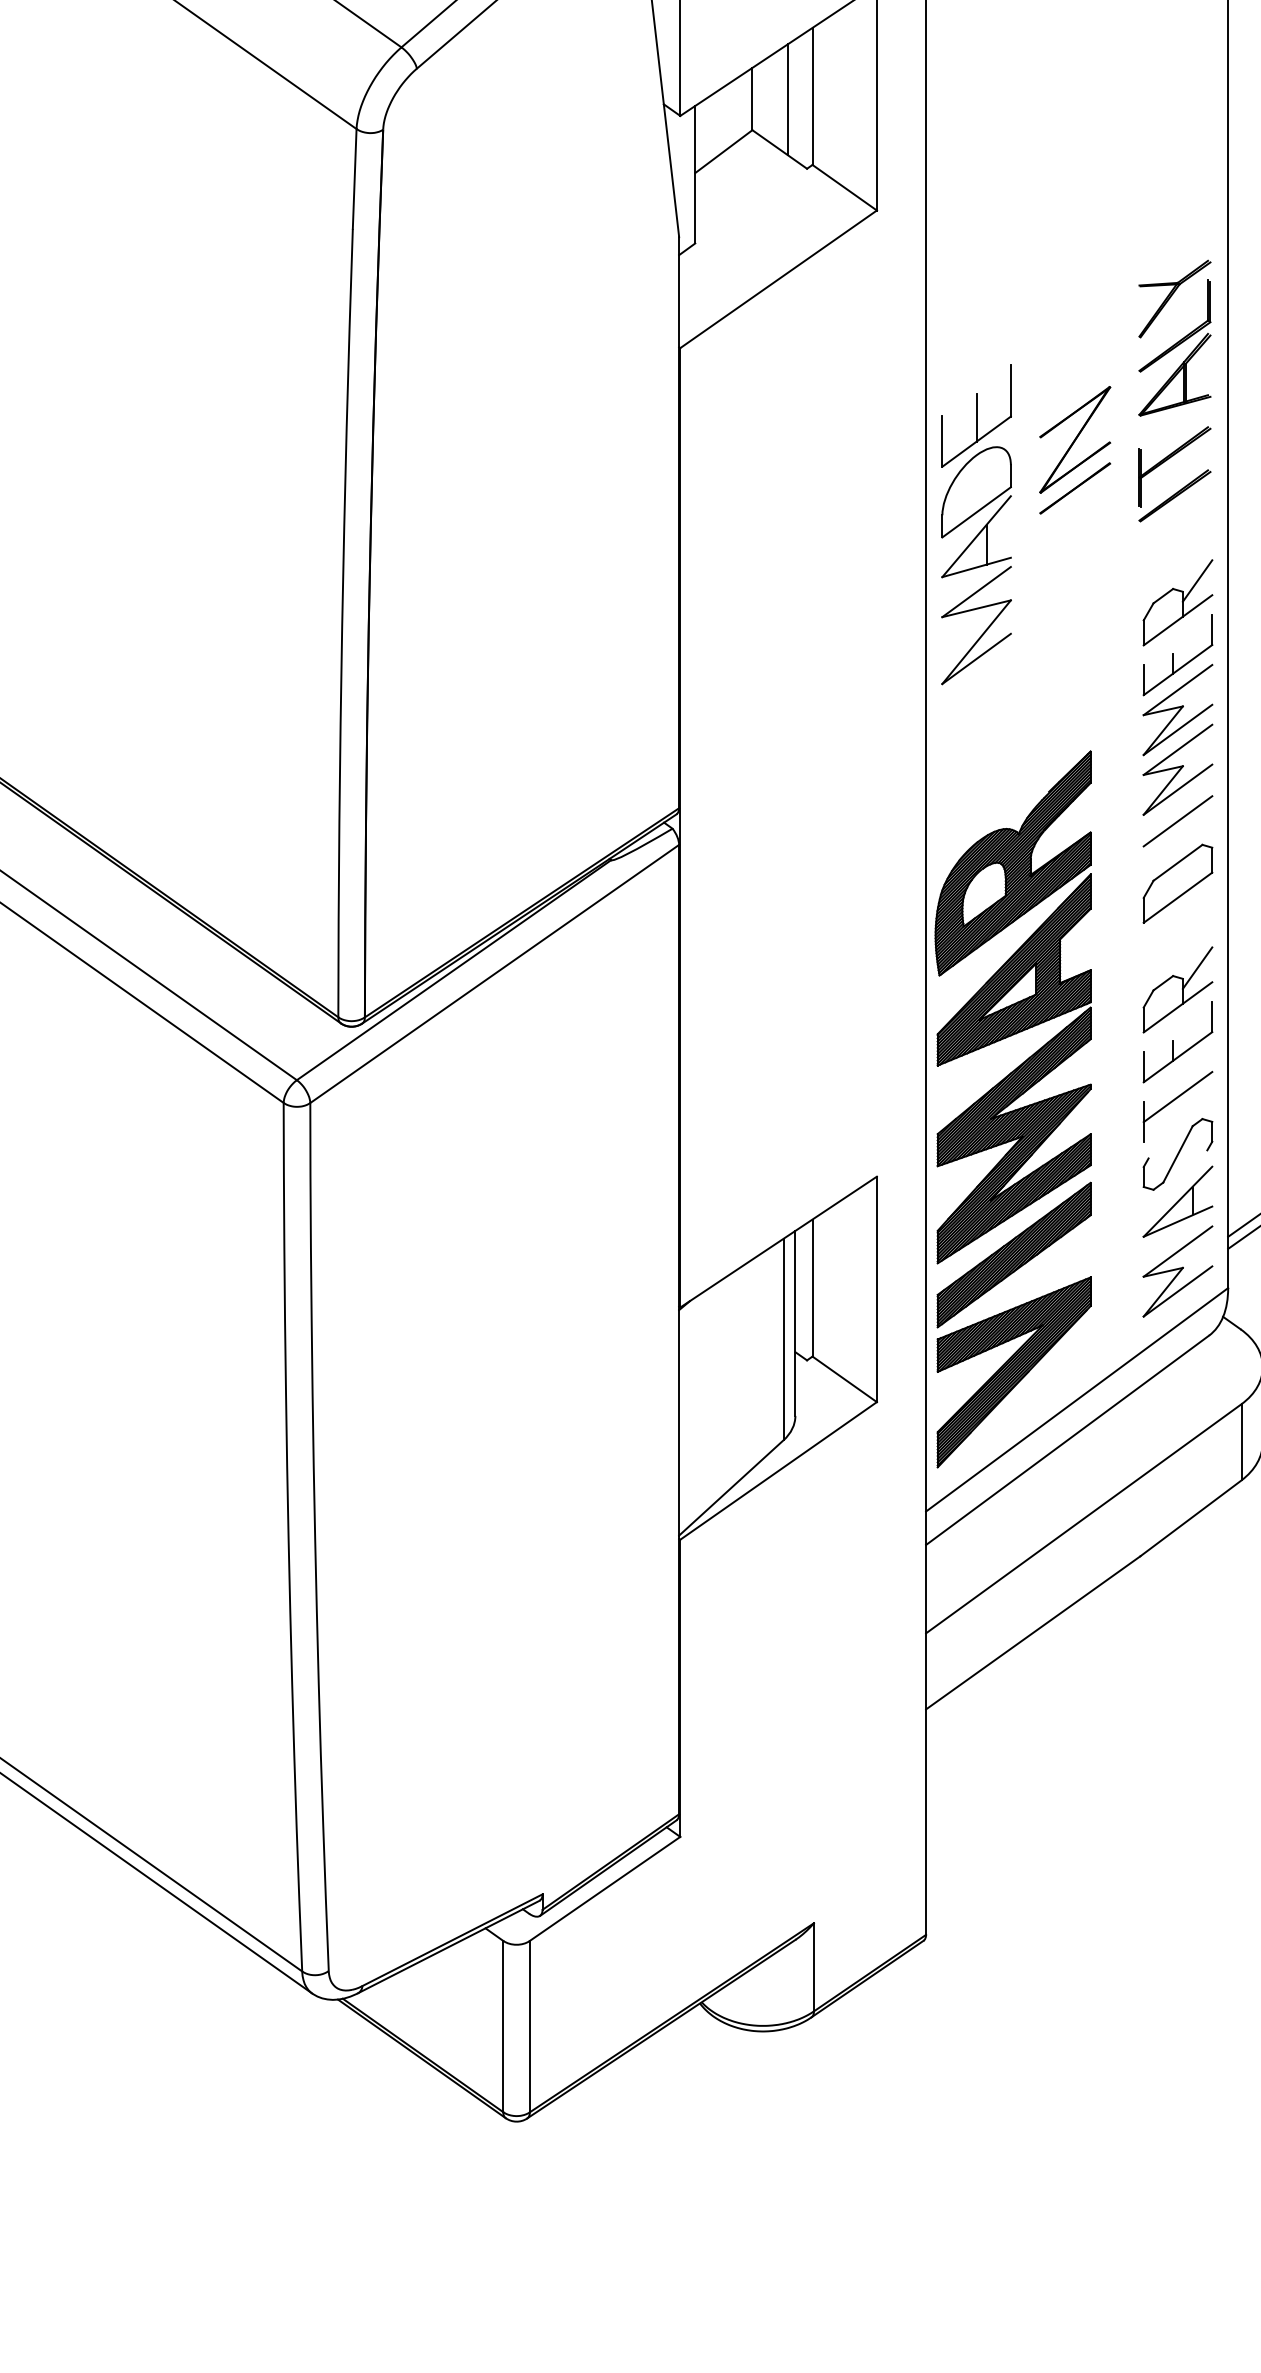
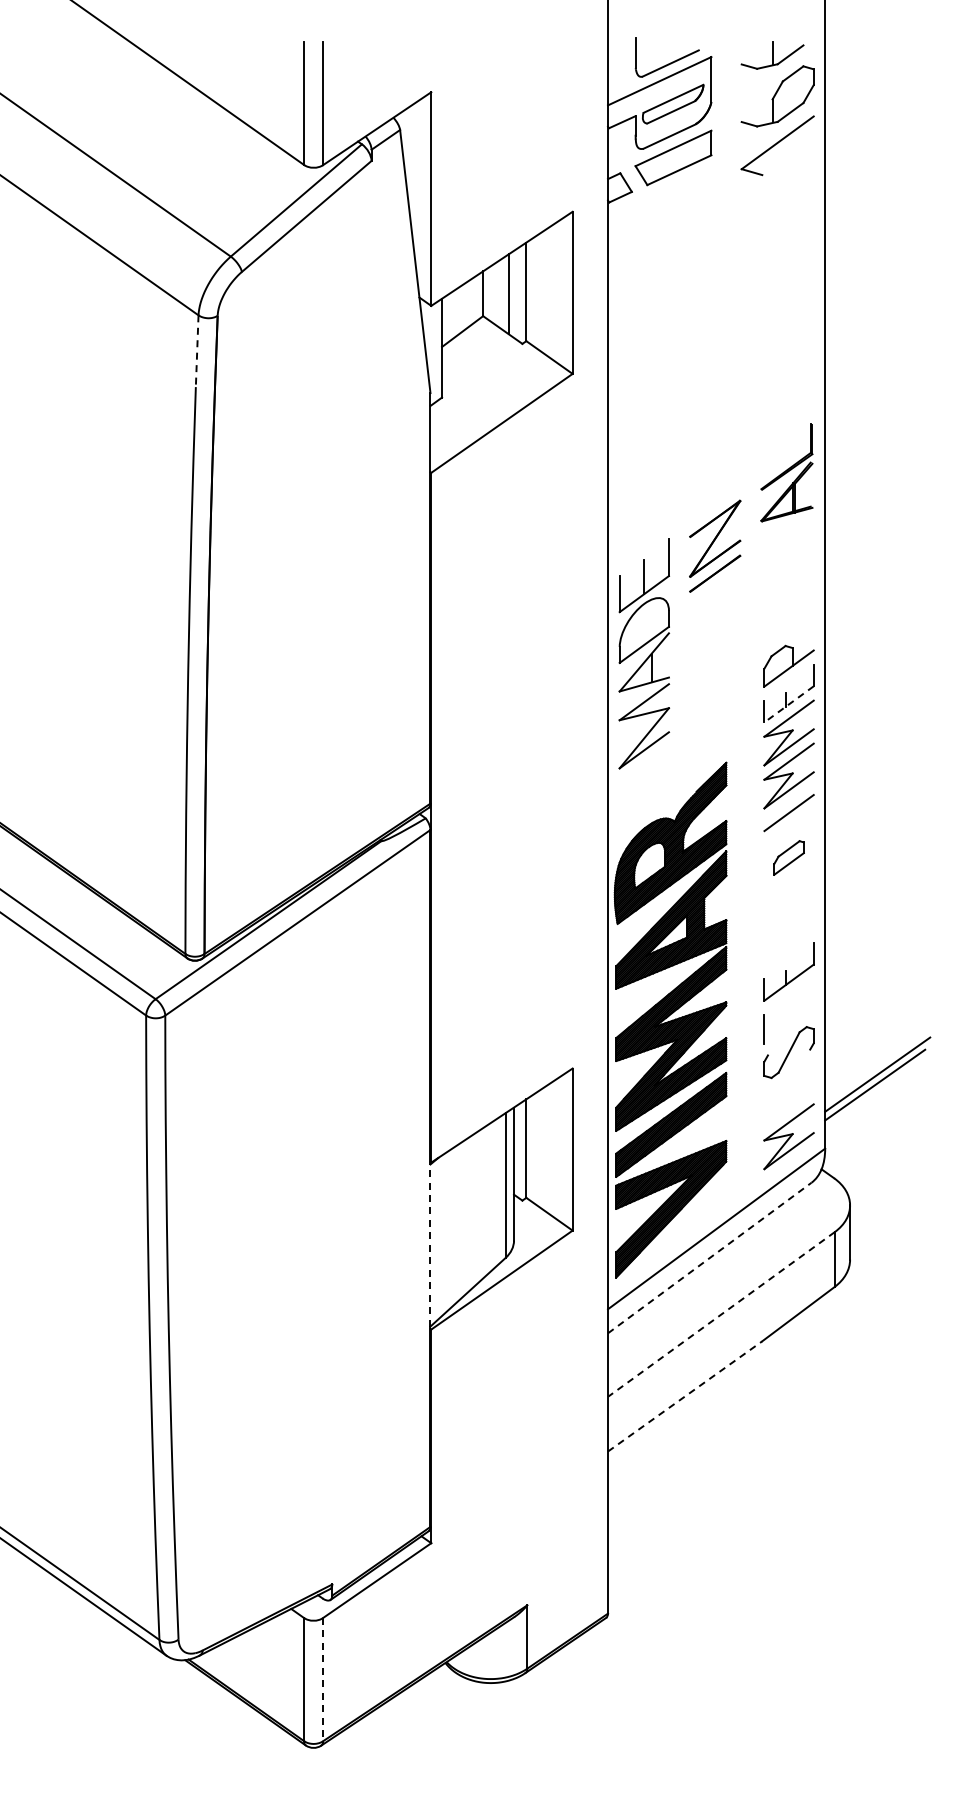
line: (355, 179) -> (197, 351), solid -> dashed
part: (1174, 298) -> (786, 437), removed
part: (1164, 463) -> (779, 555), removed
part: (976, 524) -> (644, 653), moved
line: (1196, 581) -> (802, 640), removed
line: (1178, 670) -> (789, 704), solid -> dashed
part: (1177, 883) -> (788, 857), size x0.6
part: (1177, 988) -> (788, 933), removed
line: (1177, 1097) -> (788, 1011), removed
part: (1177, 1201) -> (788, 1086), removed
line: (679, 1422) -> (430, 1245), solid -> dashed
line: (1067, 1440) -> (709, 1258), solid -> dashed
line: (1083, 1518) -> (721, 1314), solid -> dashed
line: (1033, 1632) -> (685, 1396), solid -> dashed
line: (530, 2026) -> (323, 1679), solid -> dashed

